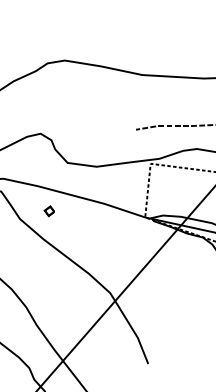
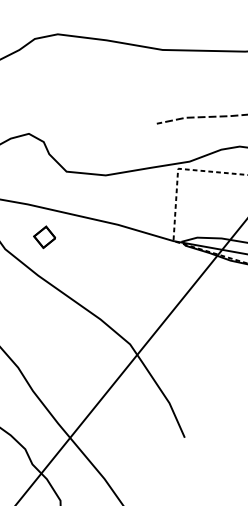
part: (49, 211) -> (44, 237), size x1.67

